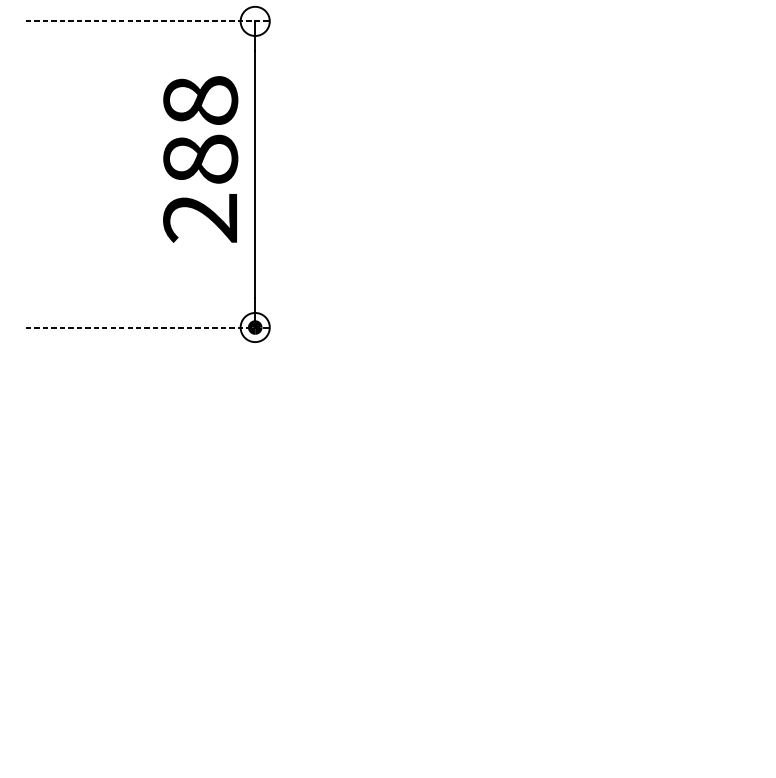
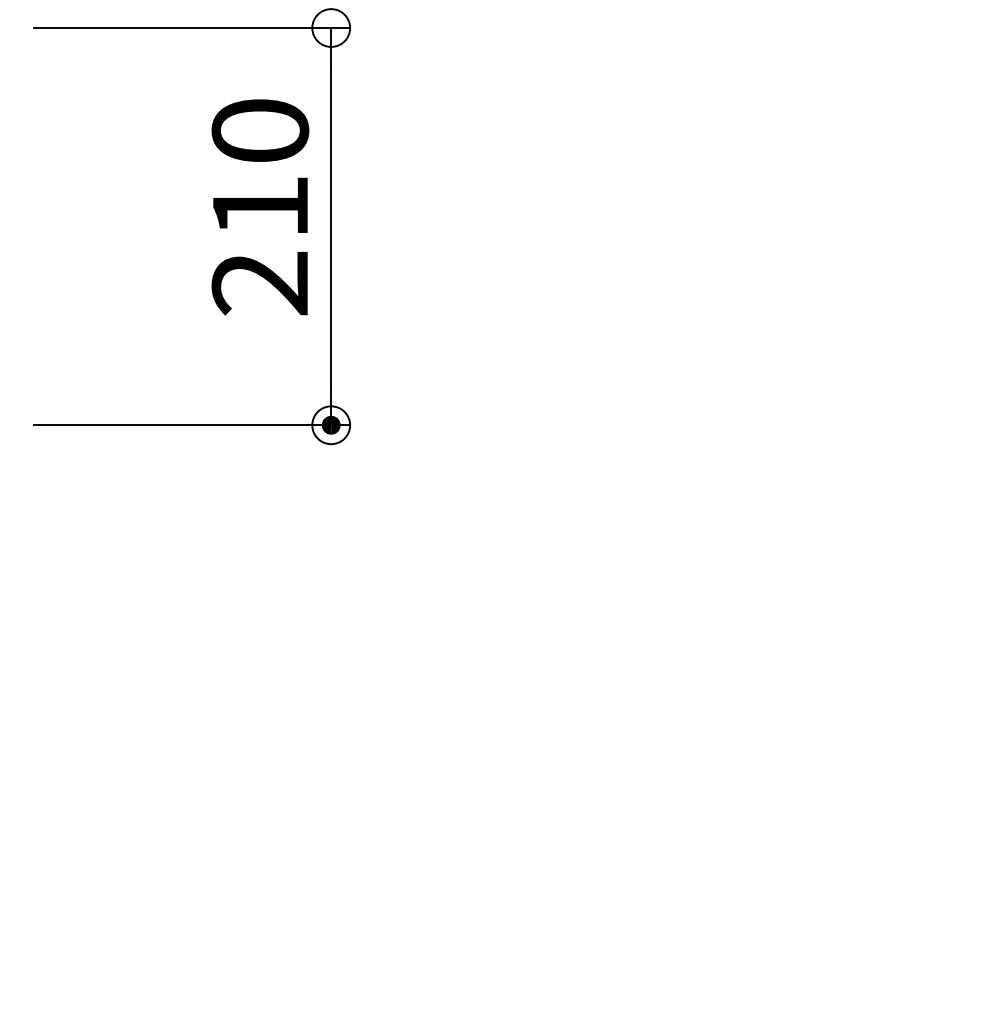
line: (148, 21) -> (192, 28), dashed -> solid
text: (200, 129) -> (260, 168), 288 -> 210
line: (148, 327) -> (192, 425), dashed -> solid

